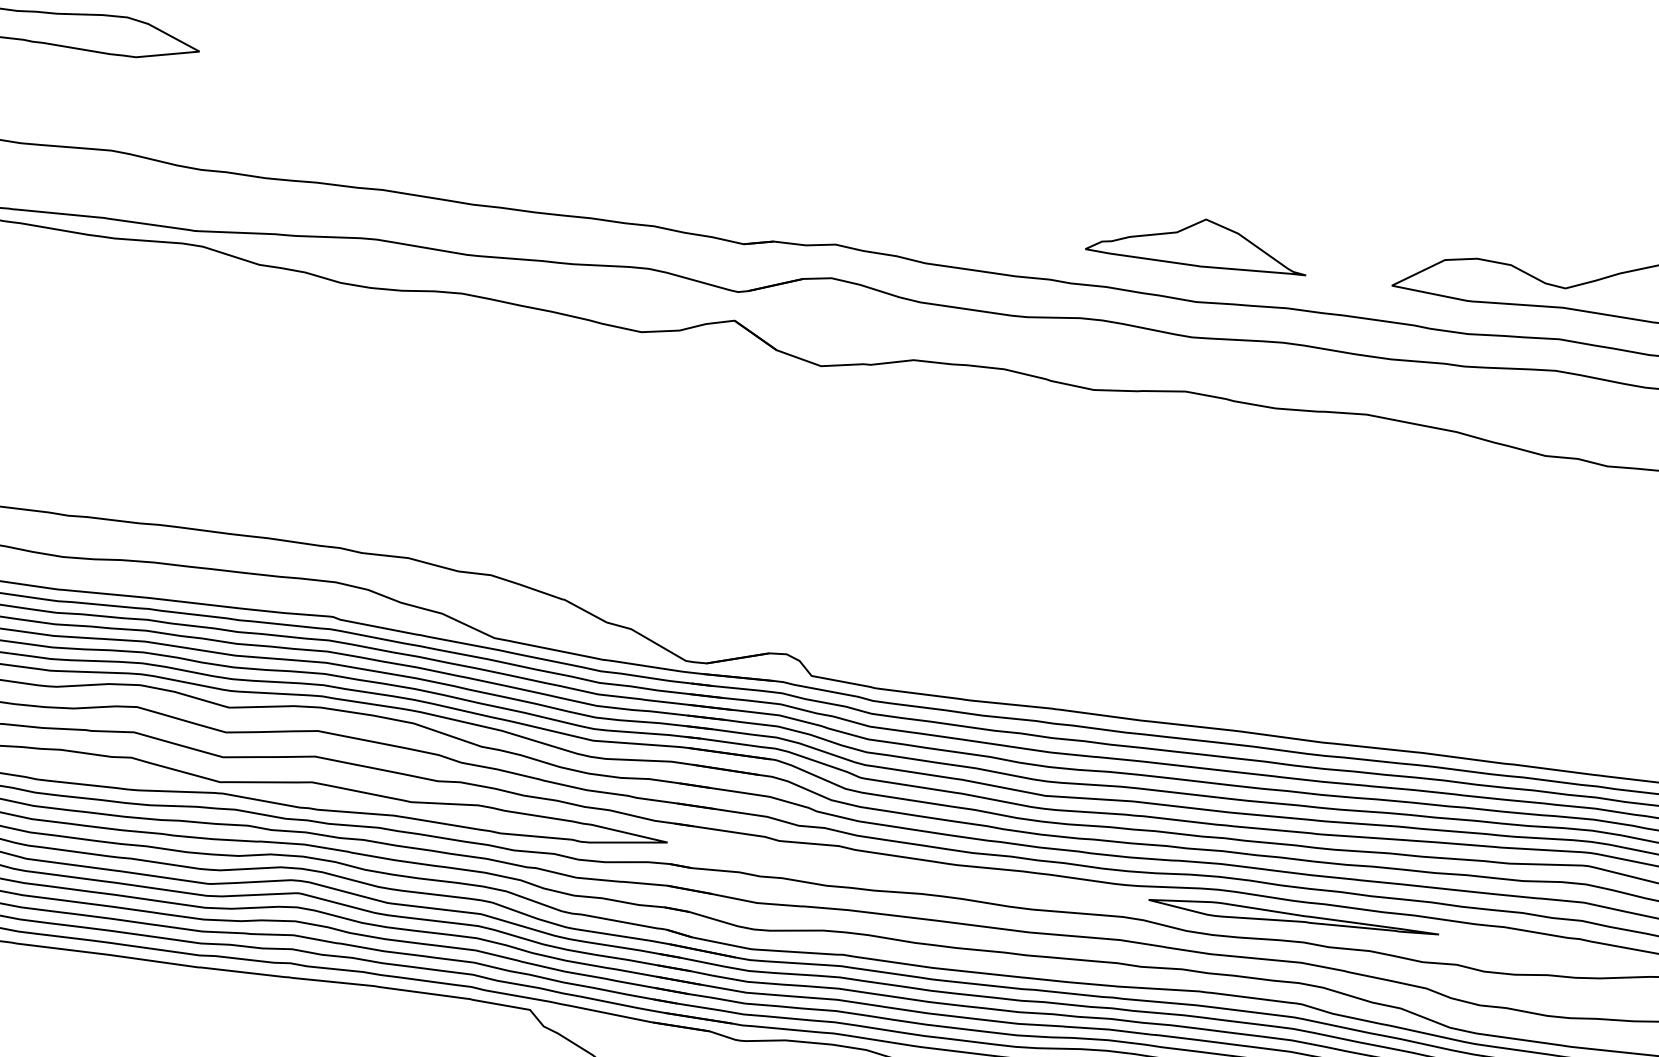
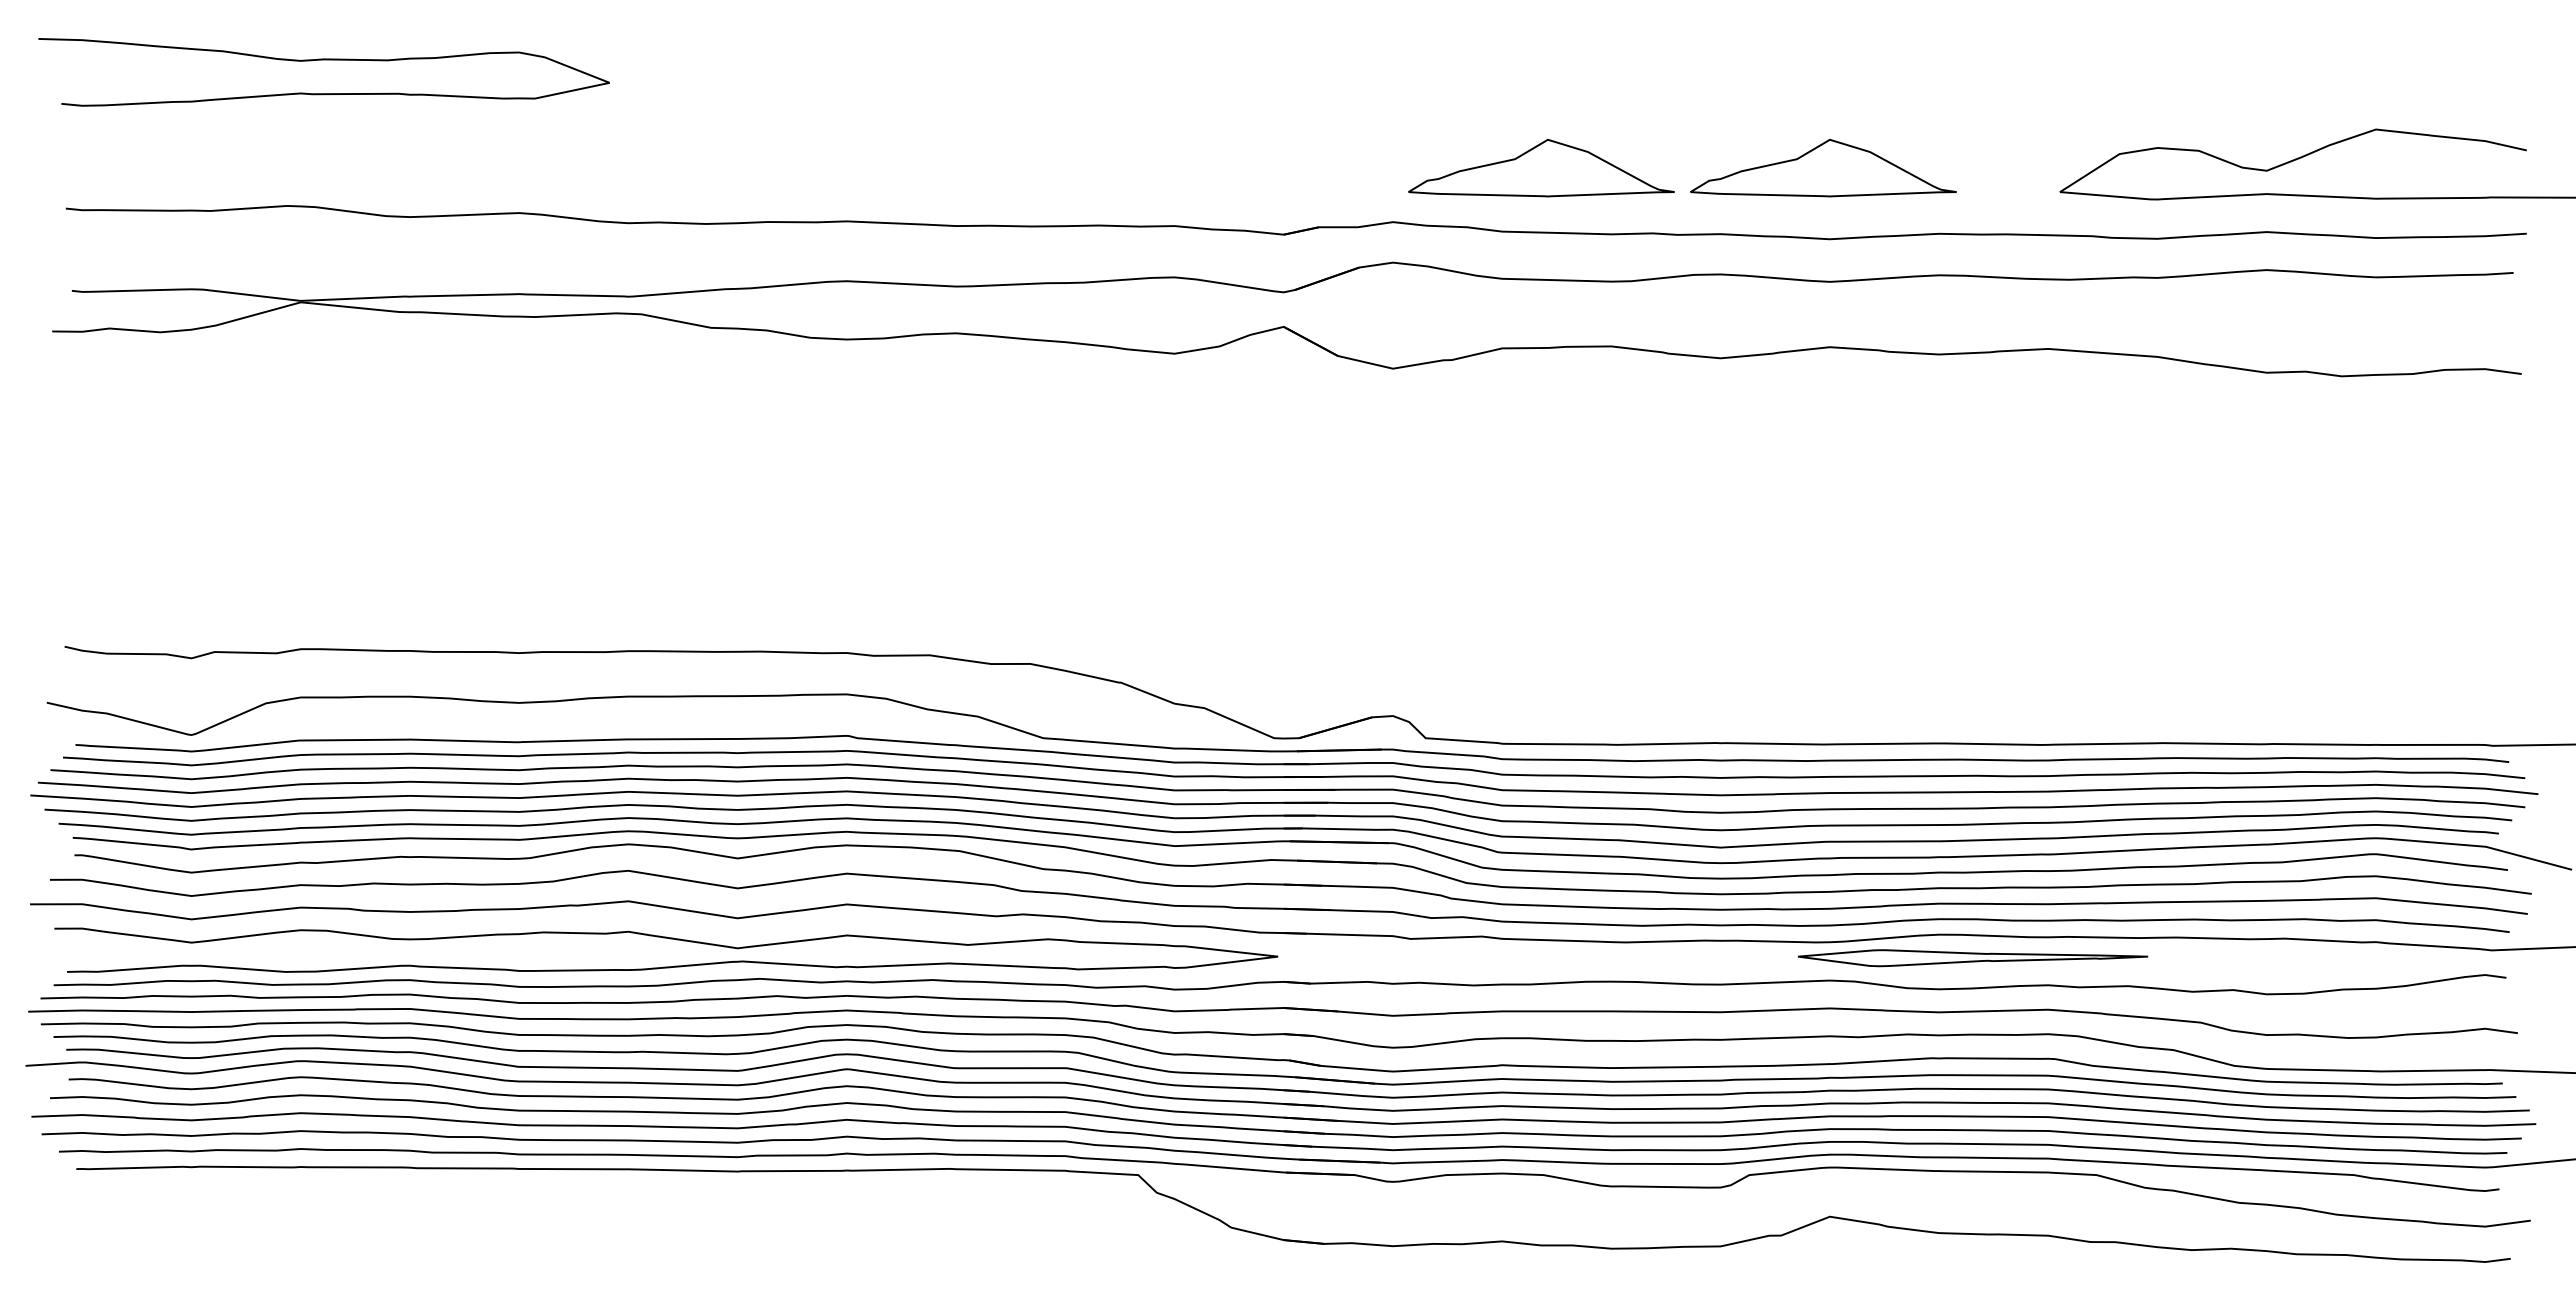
part: (964, 214) -> (1541, 168), added
part: (1294, 918) -> (1973, 958), moved

